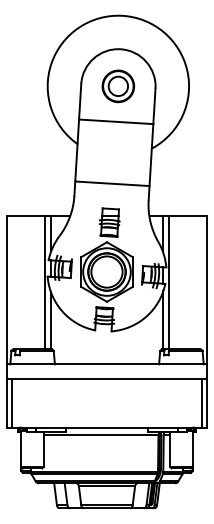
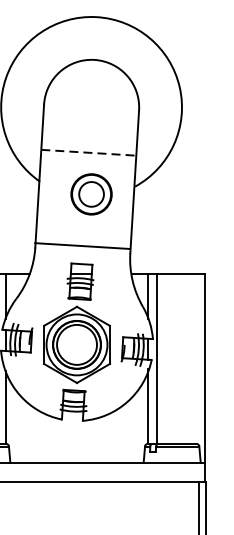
part: (118, 86) -> (91, 194), moved
line: (116, 121) -> (89, 152), solid -> dashed
line: (112, 183) -> (82, 245), moved

